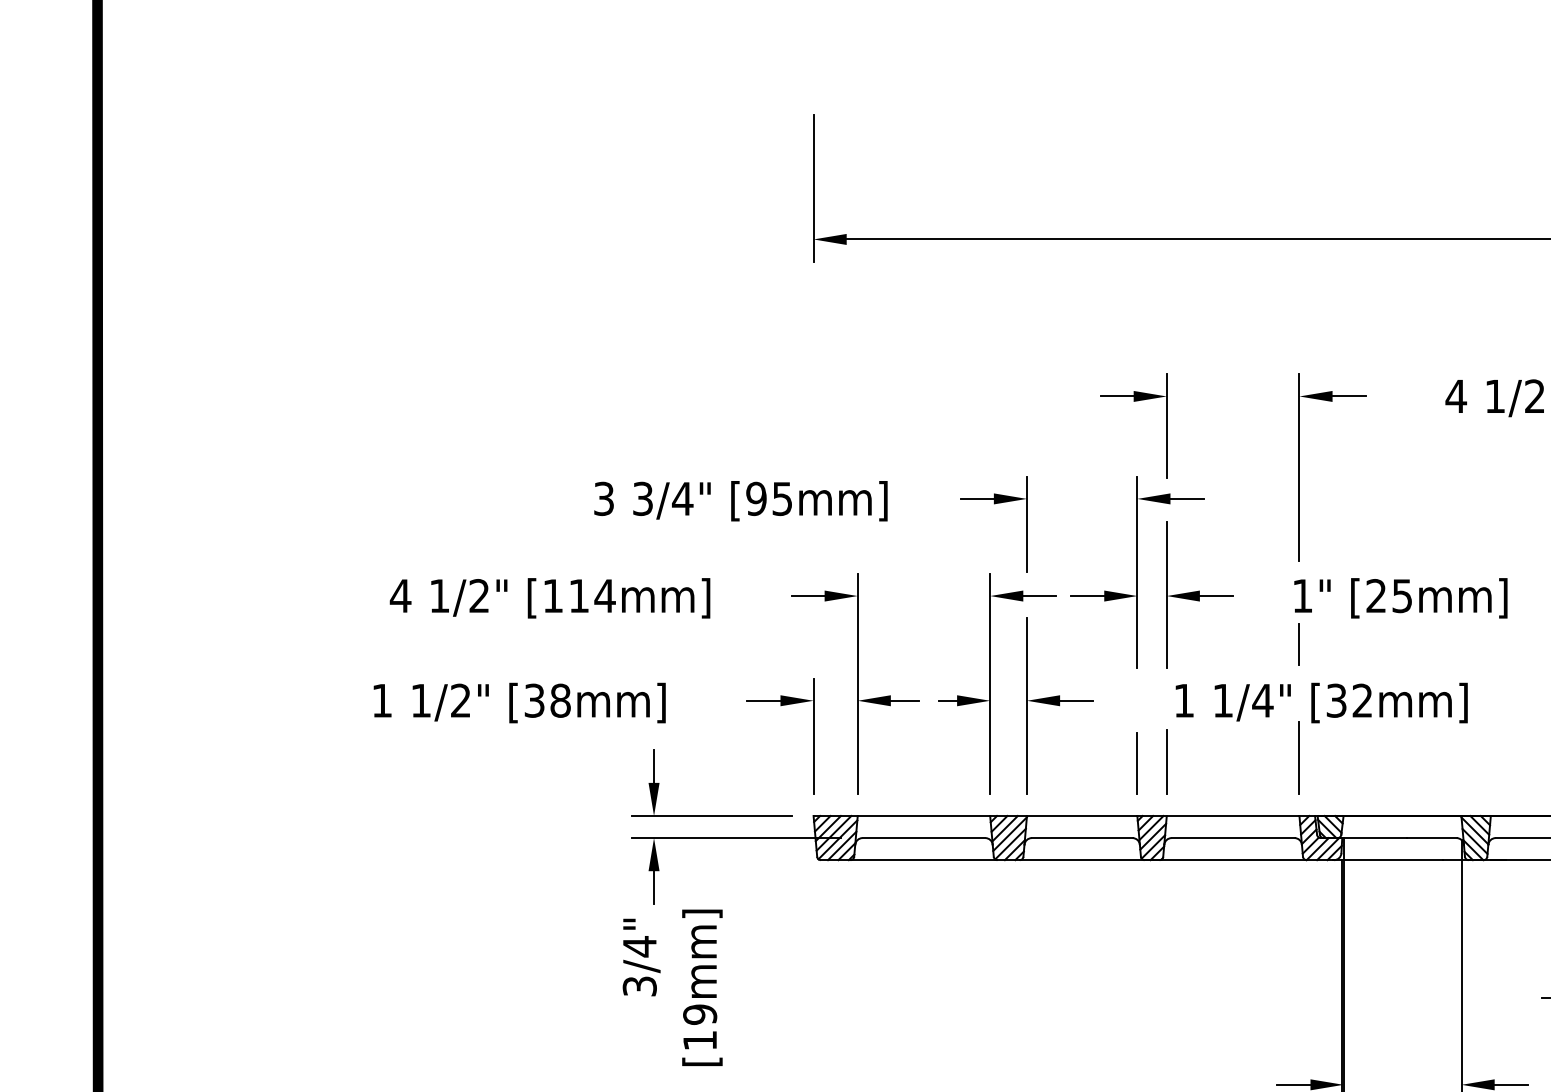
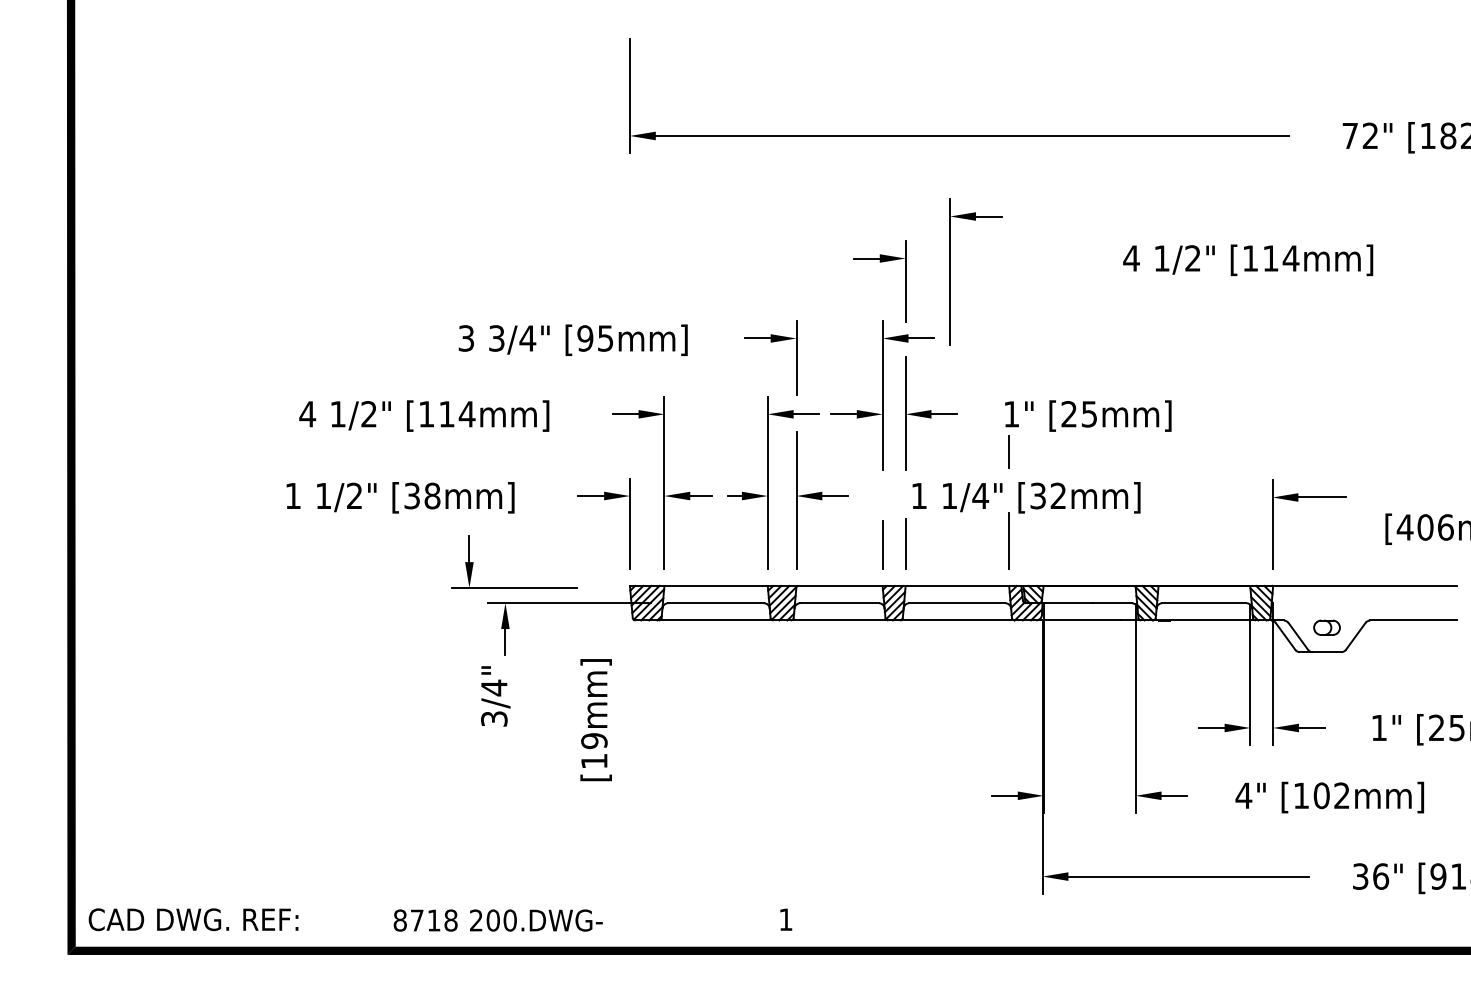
part: (1299, 466) -> (950, 271), moved
part: (711, 815) -> (514, 587), moved
text: (701, 988) -> (595, 720), moved

